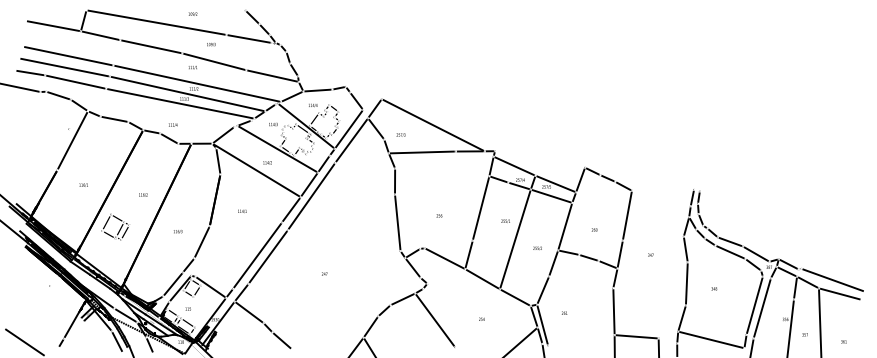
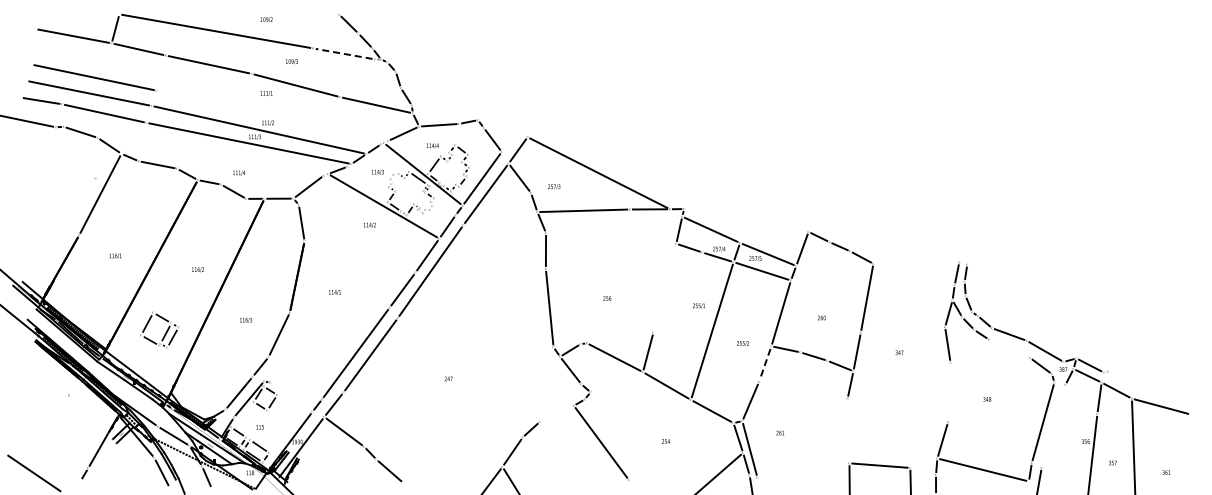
line: (249, 38) -> (344, 53), solid -> dashed
line: (197, 83) -> (272, 115), removed
line: (256, 170) -> (354, 235), removed
line: (480, 208) -> (664, 288), removed
part: (119, 228) -> (165, 332), moved
line: (730, 252) -> (1009, 348), removed
line: (553, 263) -> (765, 364), solid -> dashed
line: (833, 280) -> (1151, 387), removed
line: (686, 283) -> (949, 392), removed
line: (210, 287) -> (291, 397), removed
line: (402, 299) -> (556, 413), removed
line: (762, 308) -> (1053, 426), removed
line: (613, 311) -> (848, 430), removed

